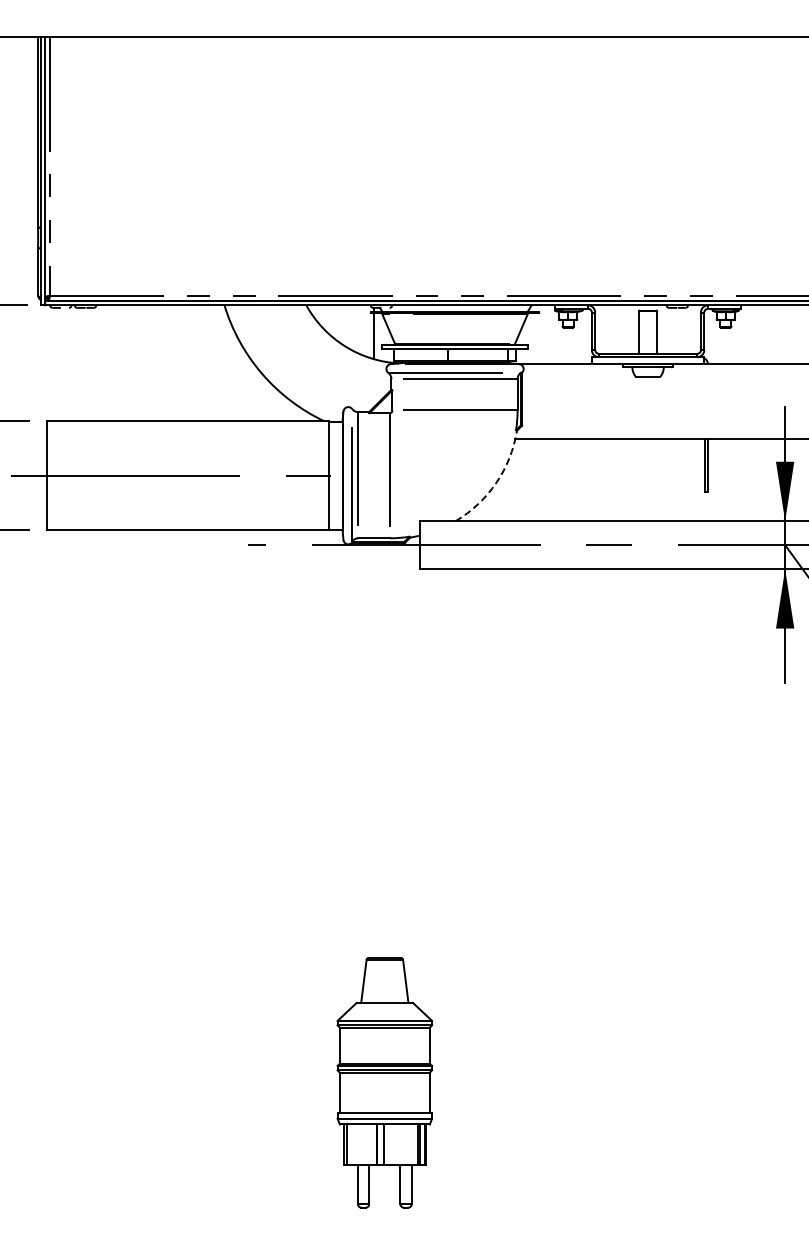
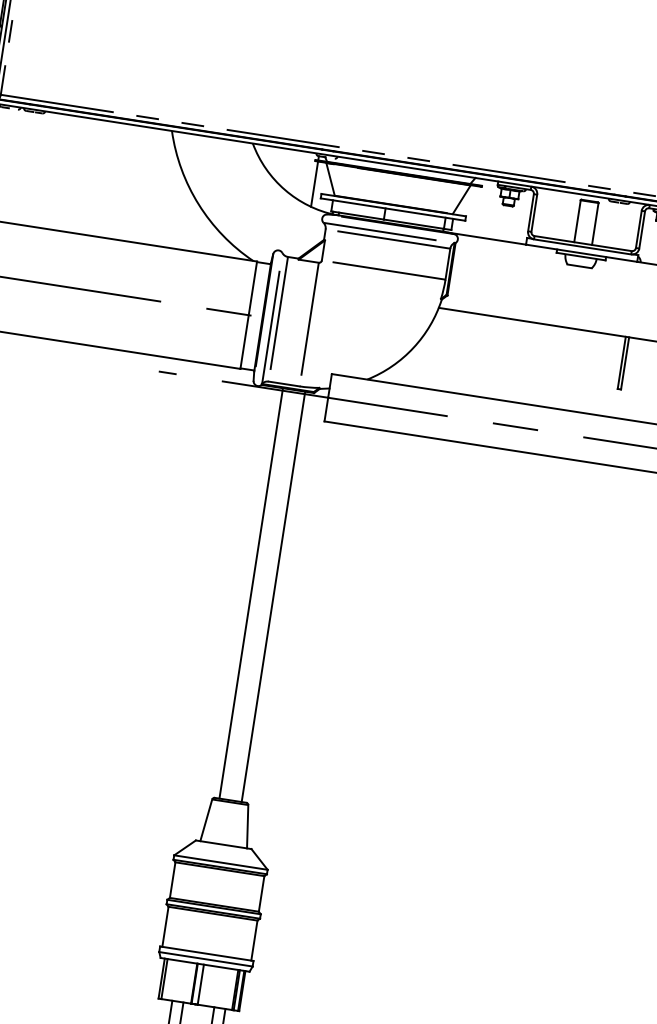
arc: (496, 482) -> (413, 347), dashed -> solid
line: (373, 749) -> (251, 592), added
line: (396, 749) -> (273, 596), added

